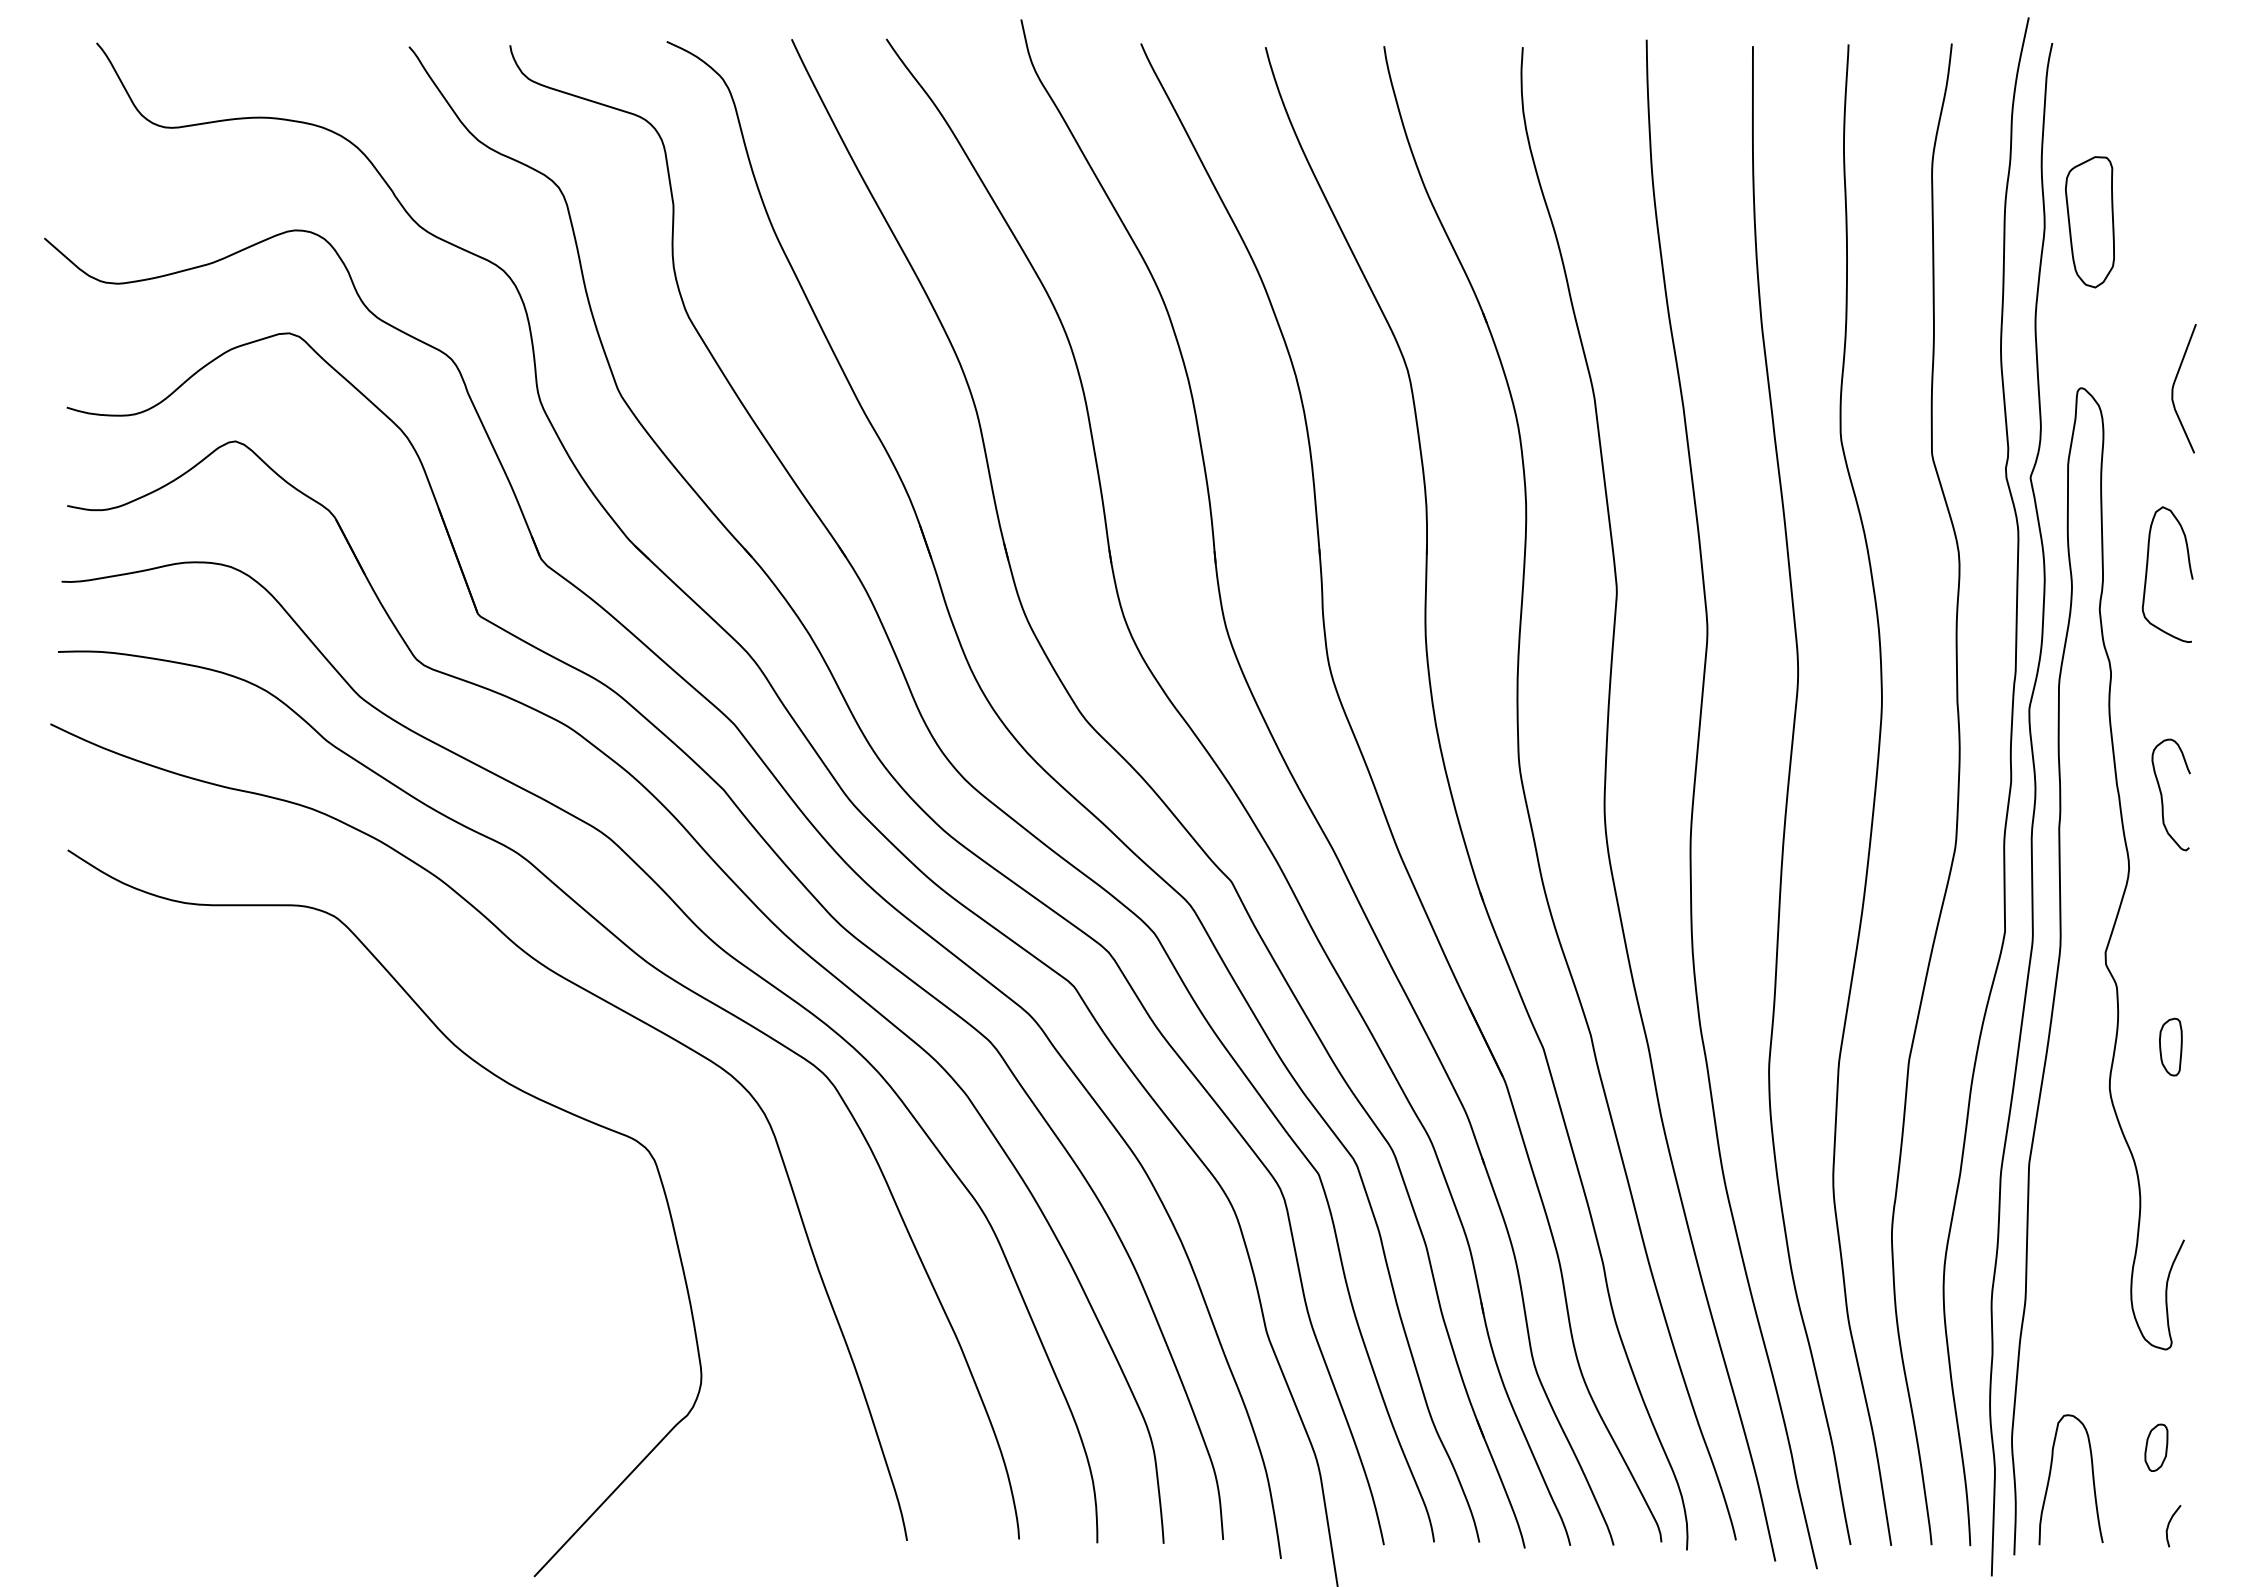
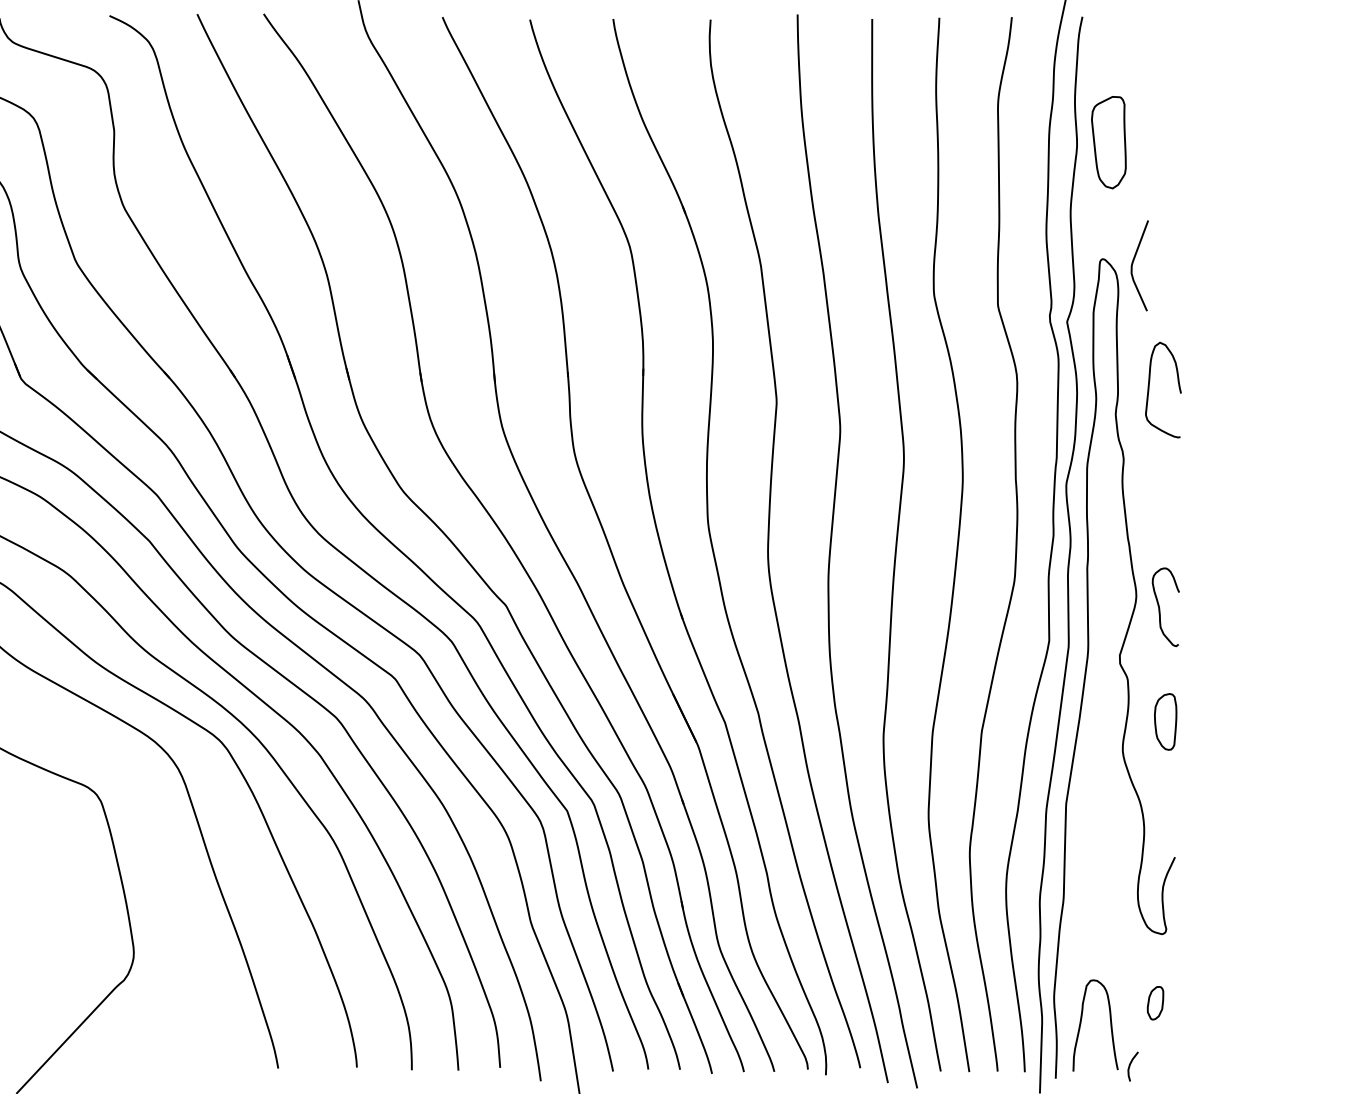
curve: (2174, 385) -> (1133, 263), moved
curve: (2162, 794) -> (1159, 606), moved
part: (2170, 1046) -> (1165, 721), size x1.4
curve: (2169, 1525) -> (1130, 1066), moved

